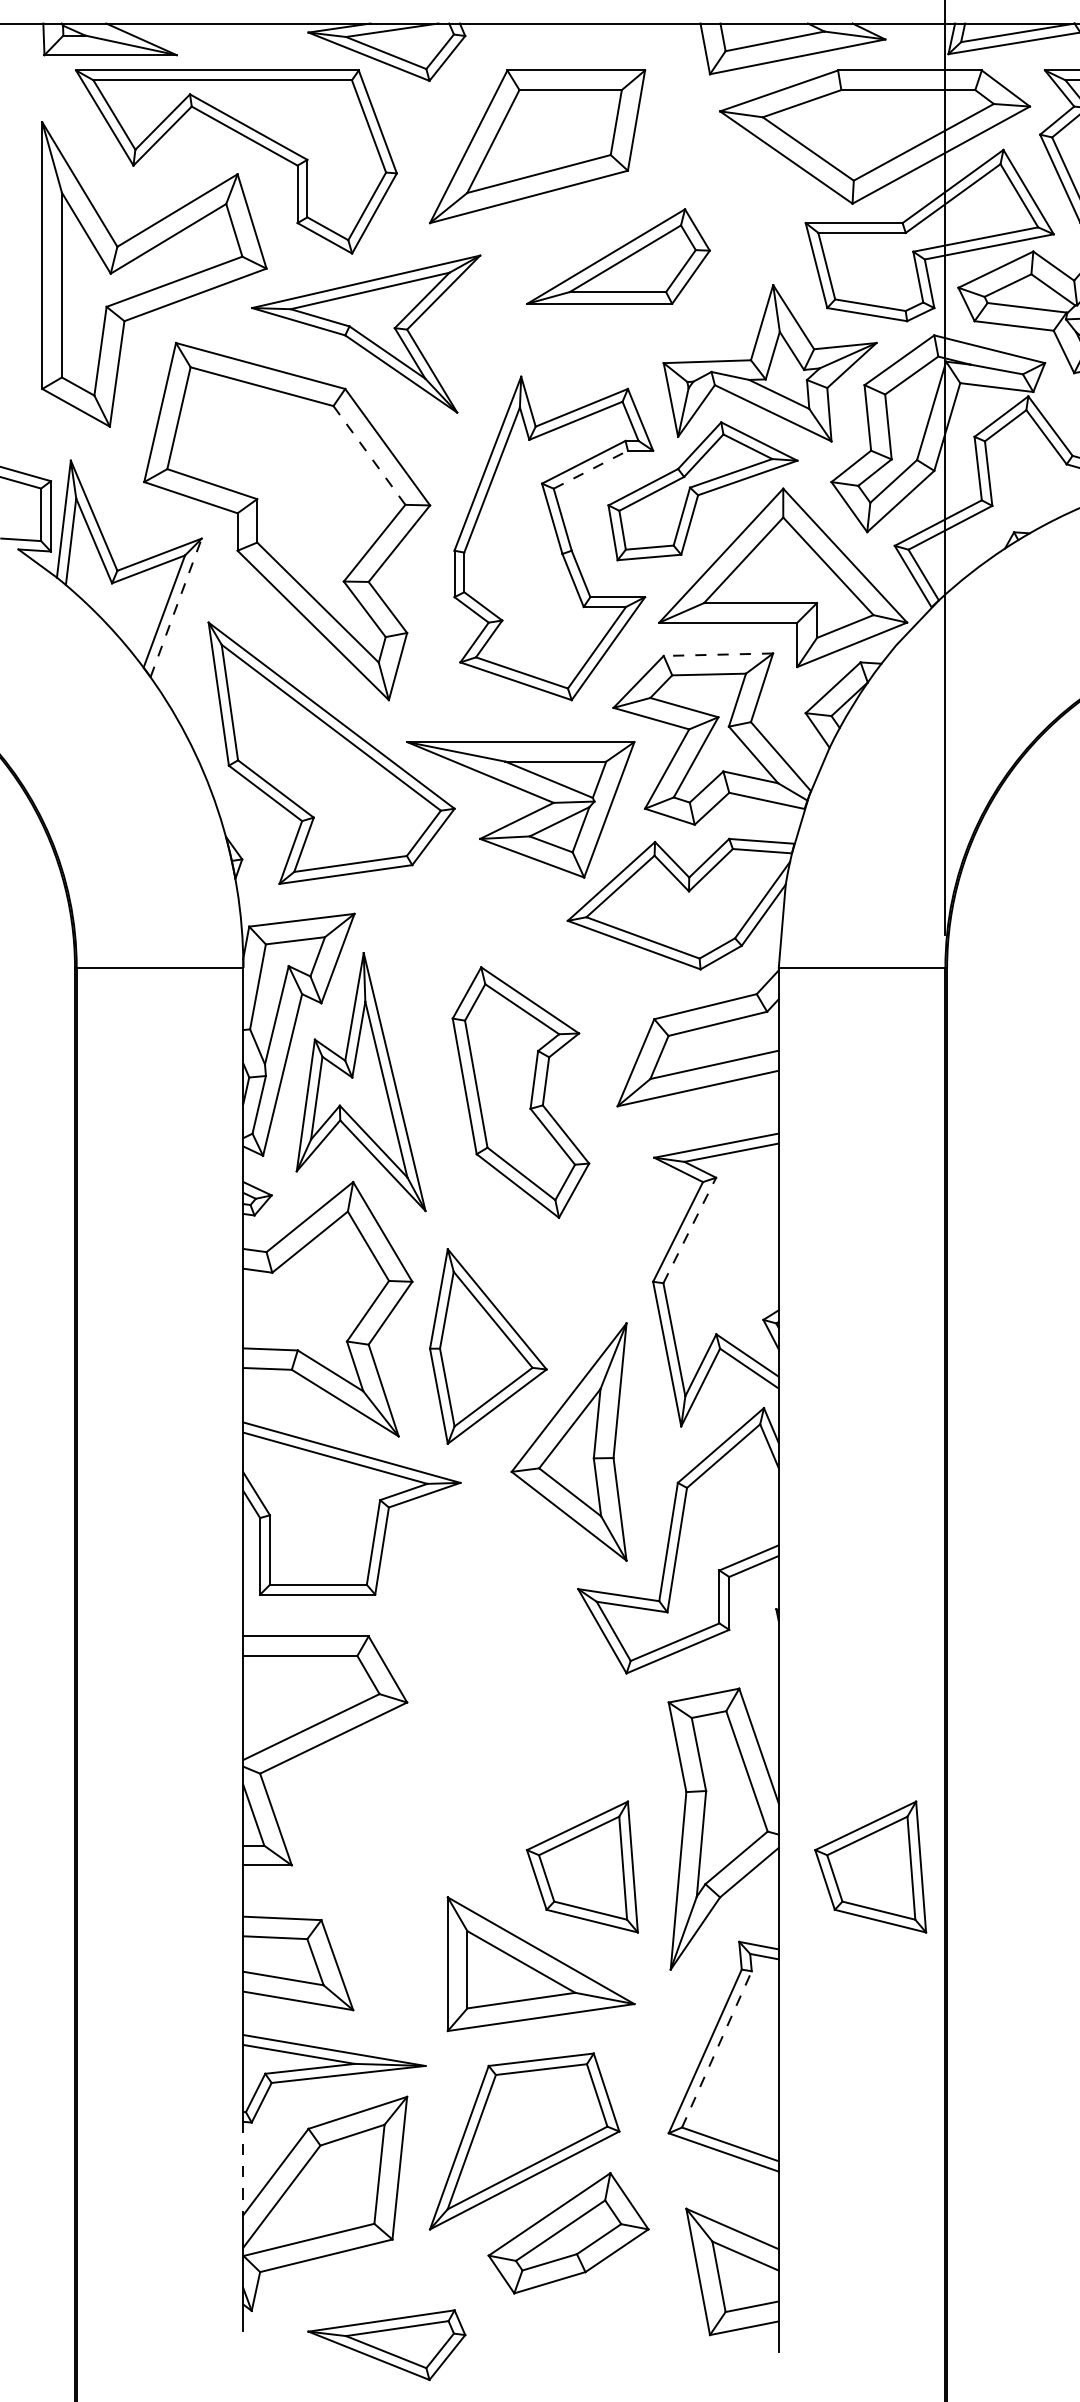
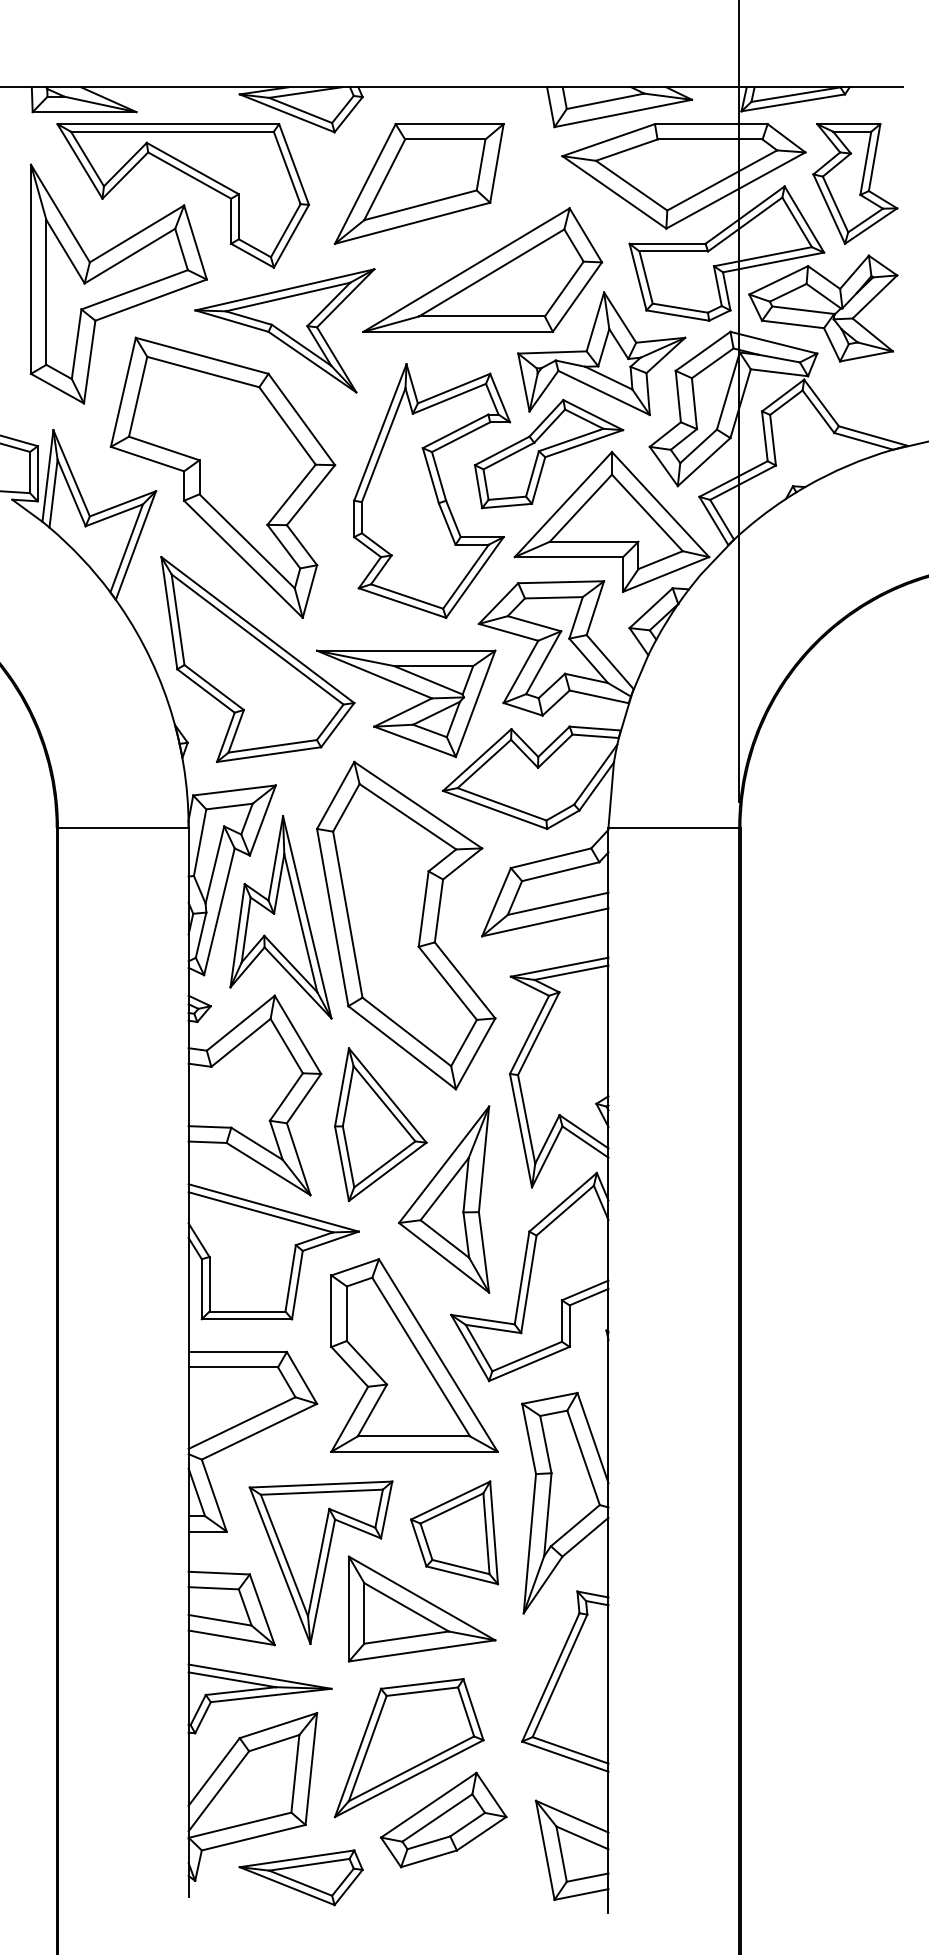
part: (618, 255) -> (482, 269), size x1.67
line: (369, 456) -> (287, 426), dashed -> solid
line: (591, 470) -> (461, 437), dashed -> solid
line: (175, 607) -> (135, 545), dashed -> solid
line: (718, 655) -> (561, 582), dashed -> solid
part: (521, 1092) -> (406, 925), size x1.67
line: (689, 1230) -> (538, 1033), dashed -> solid
part: (531, 1640) -> (414, 1355), added
part: (870, 1866) -> (680, 1532), removed
part: (411, 1904) -> (320, 1562), added
line: (717, 2048) -> (560, 1675), dashed -> solid
line: (243, 2168) -> (188, 1769), dashed -> solid
part: (386, 2344) -> (300, 1877), moved

